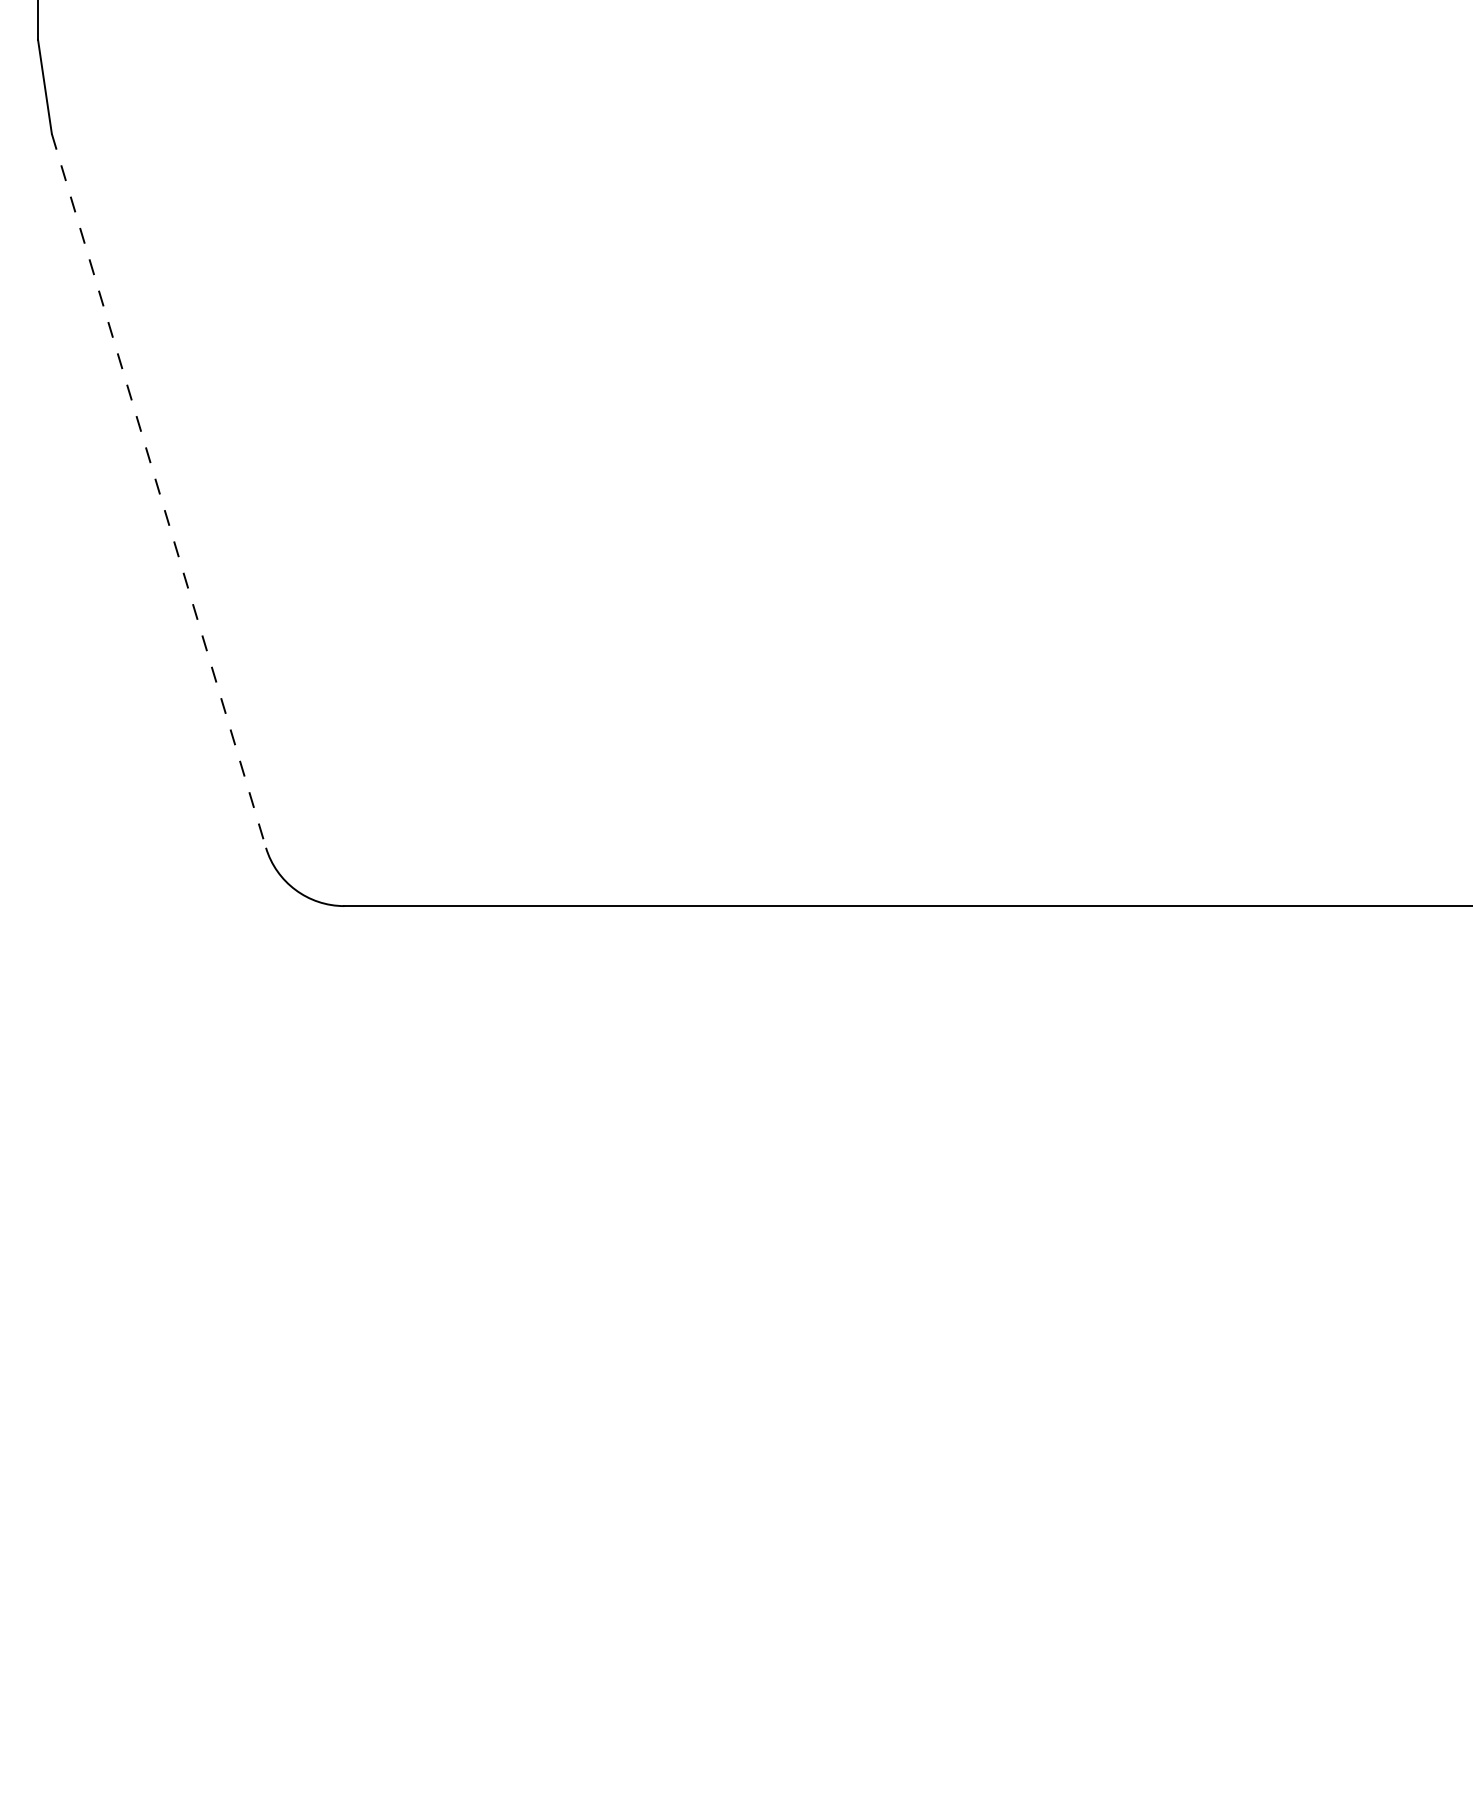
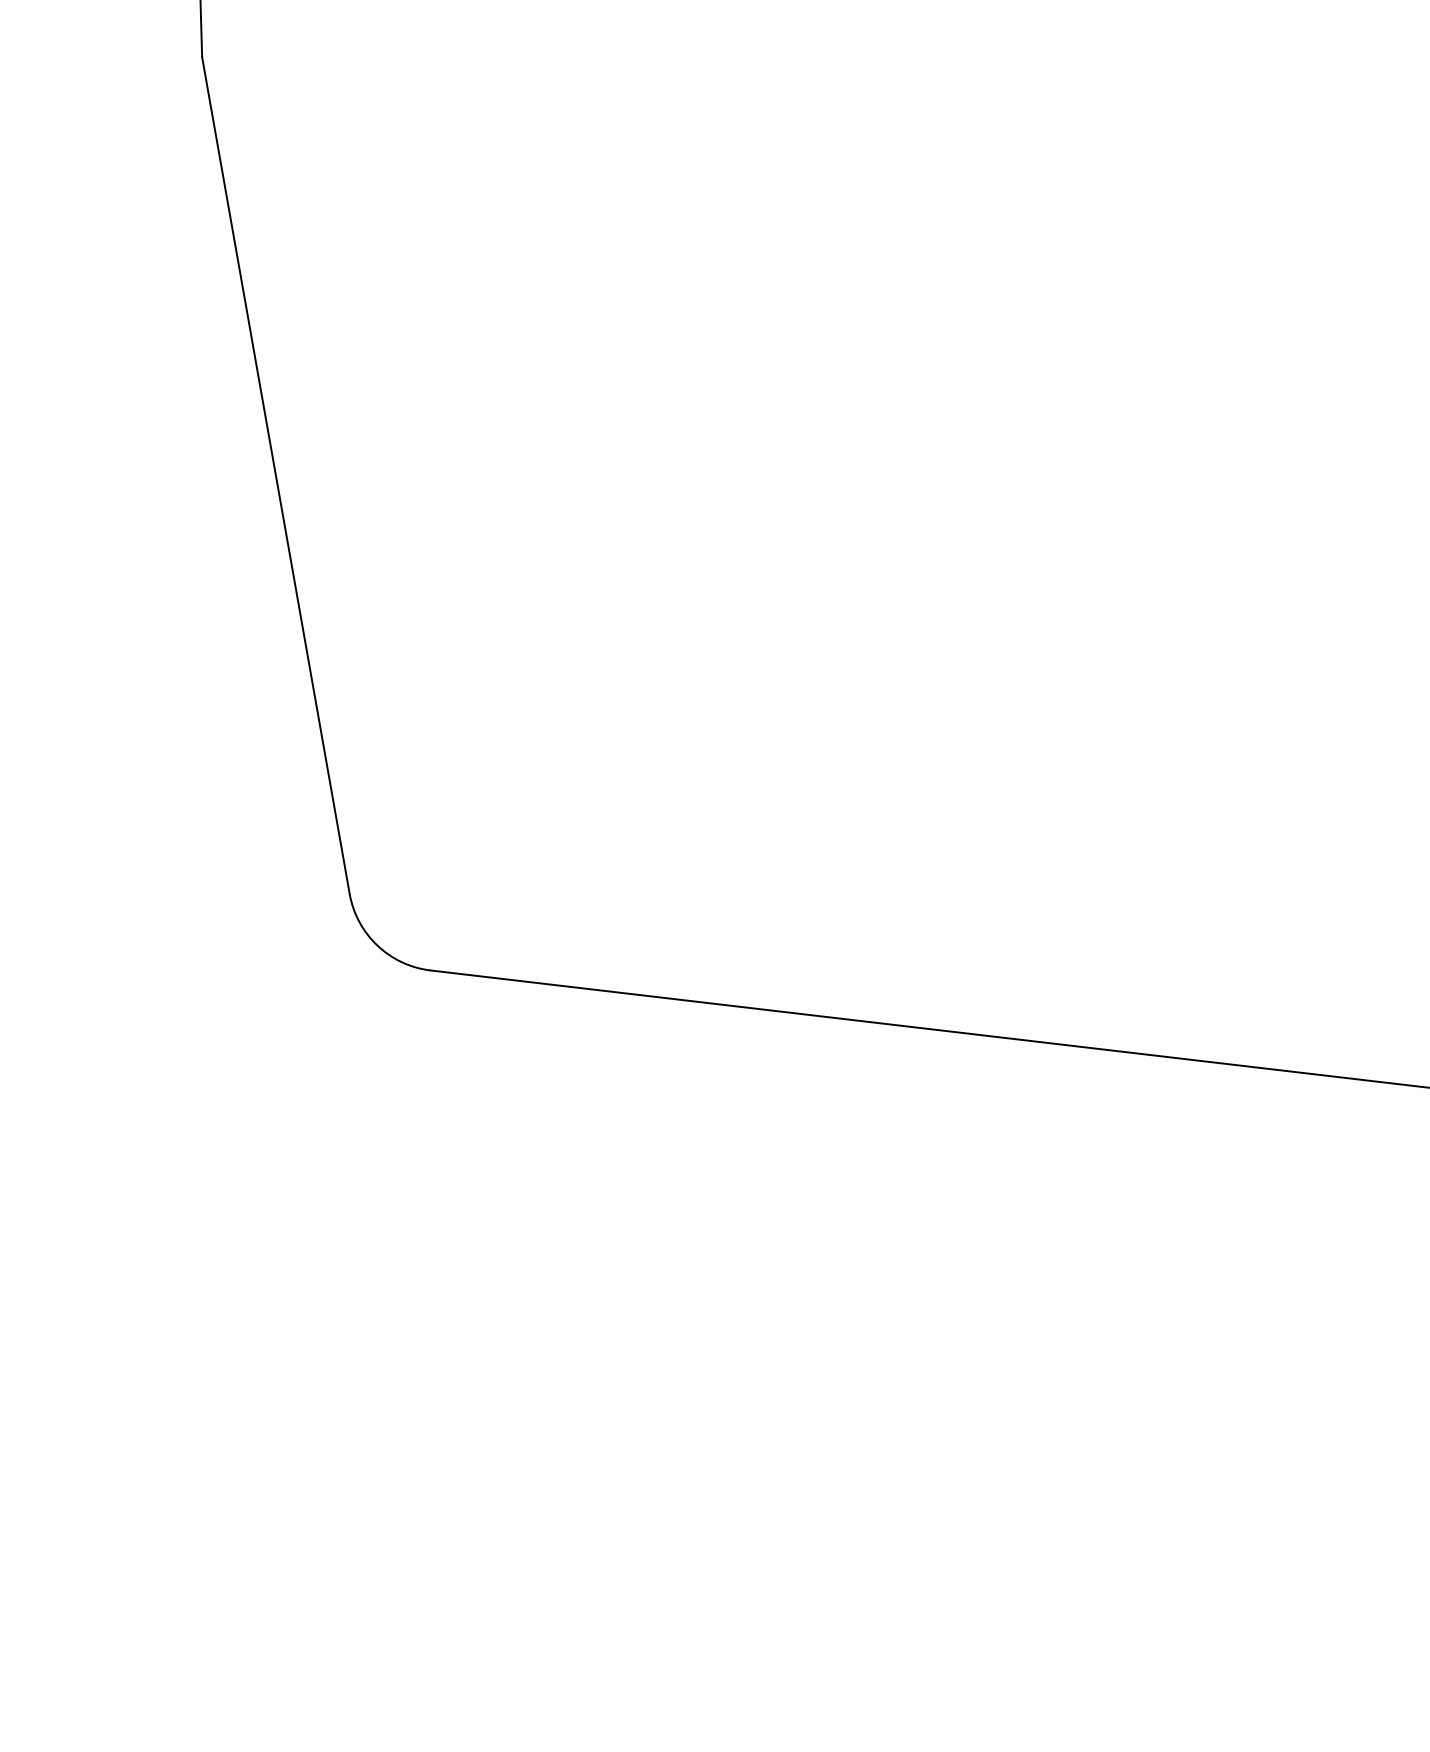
line: (158, 490) -> (275, 475), dashed -> solid

